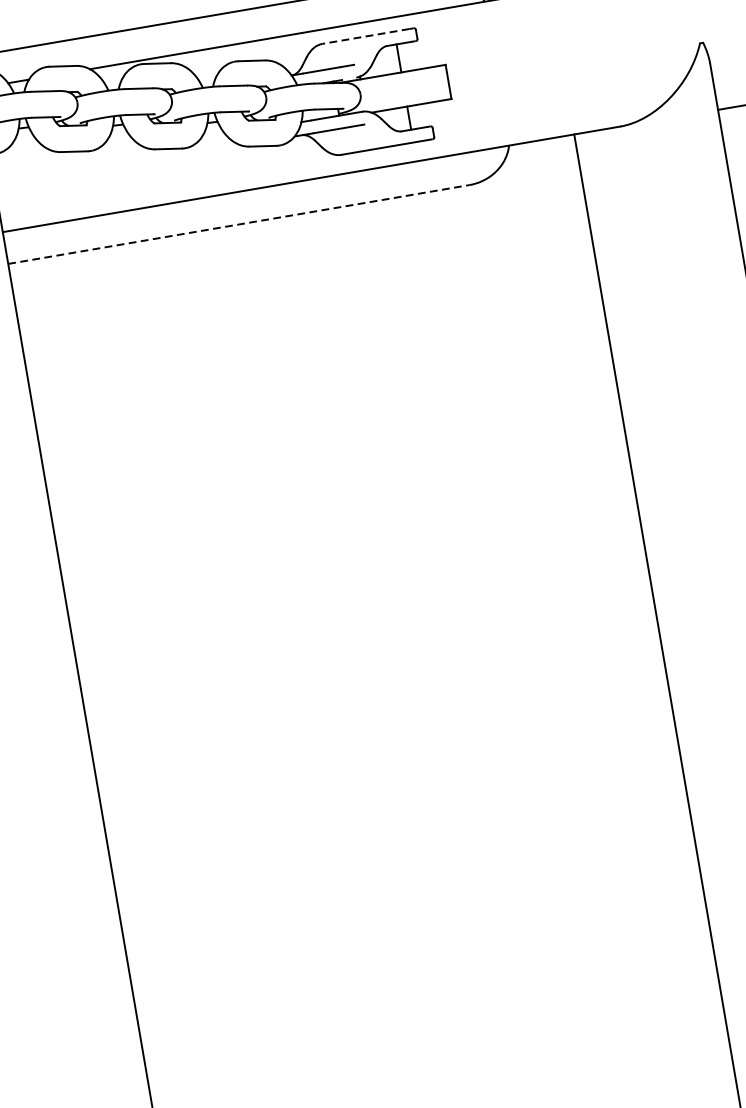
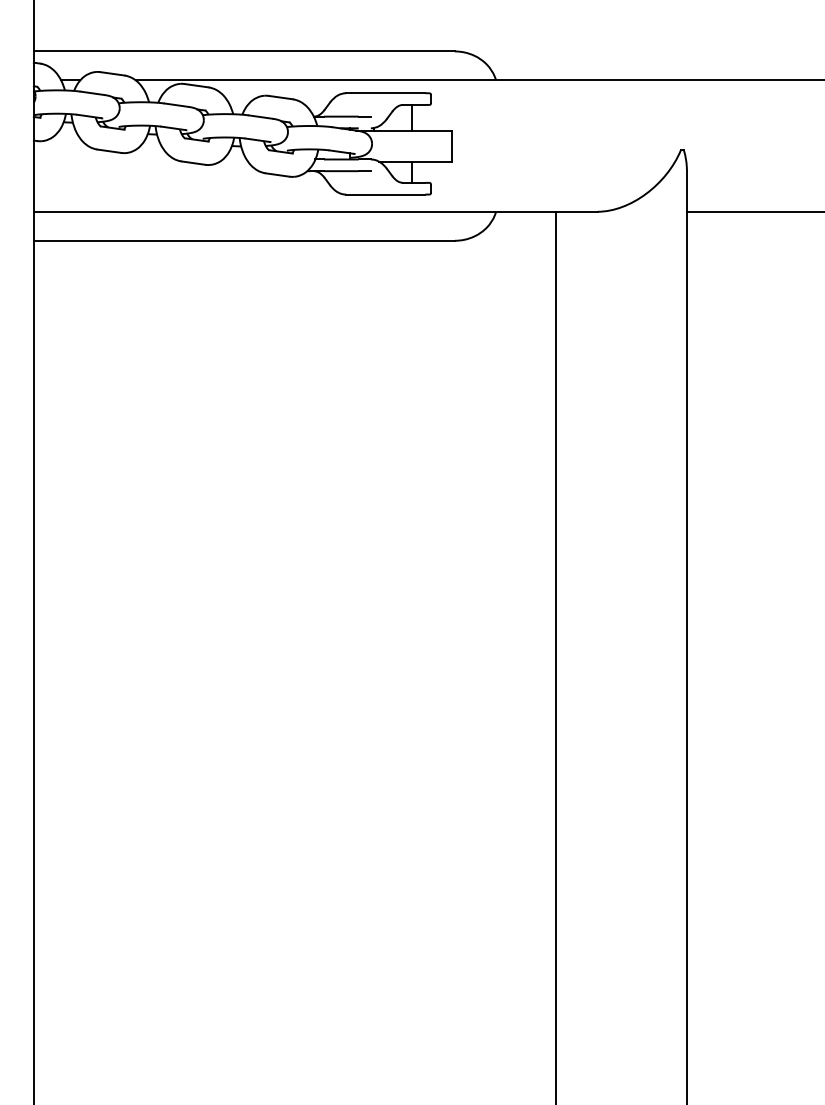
line: (365, 36) -> (385, 93), dashed -> solid
line: (238, 224) -> (244, 240), dashed -> solid

